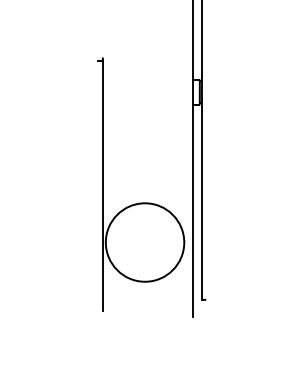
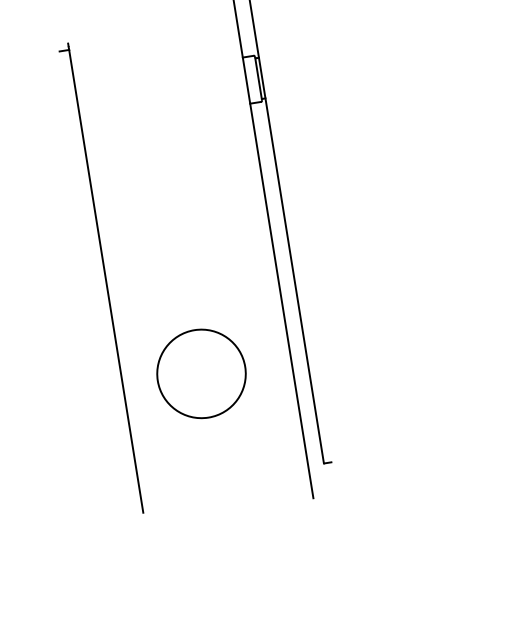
circle: (144, 242) -> (200, 373), size x0.6

